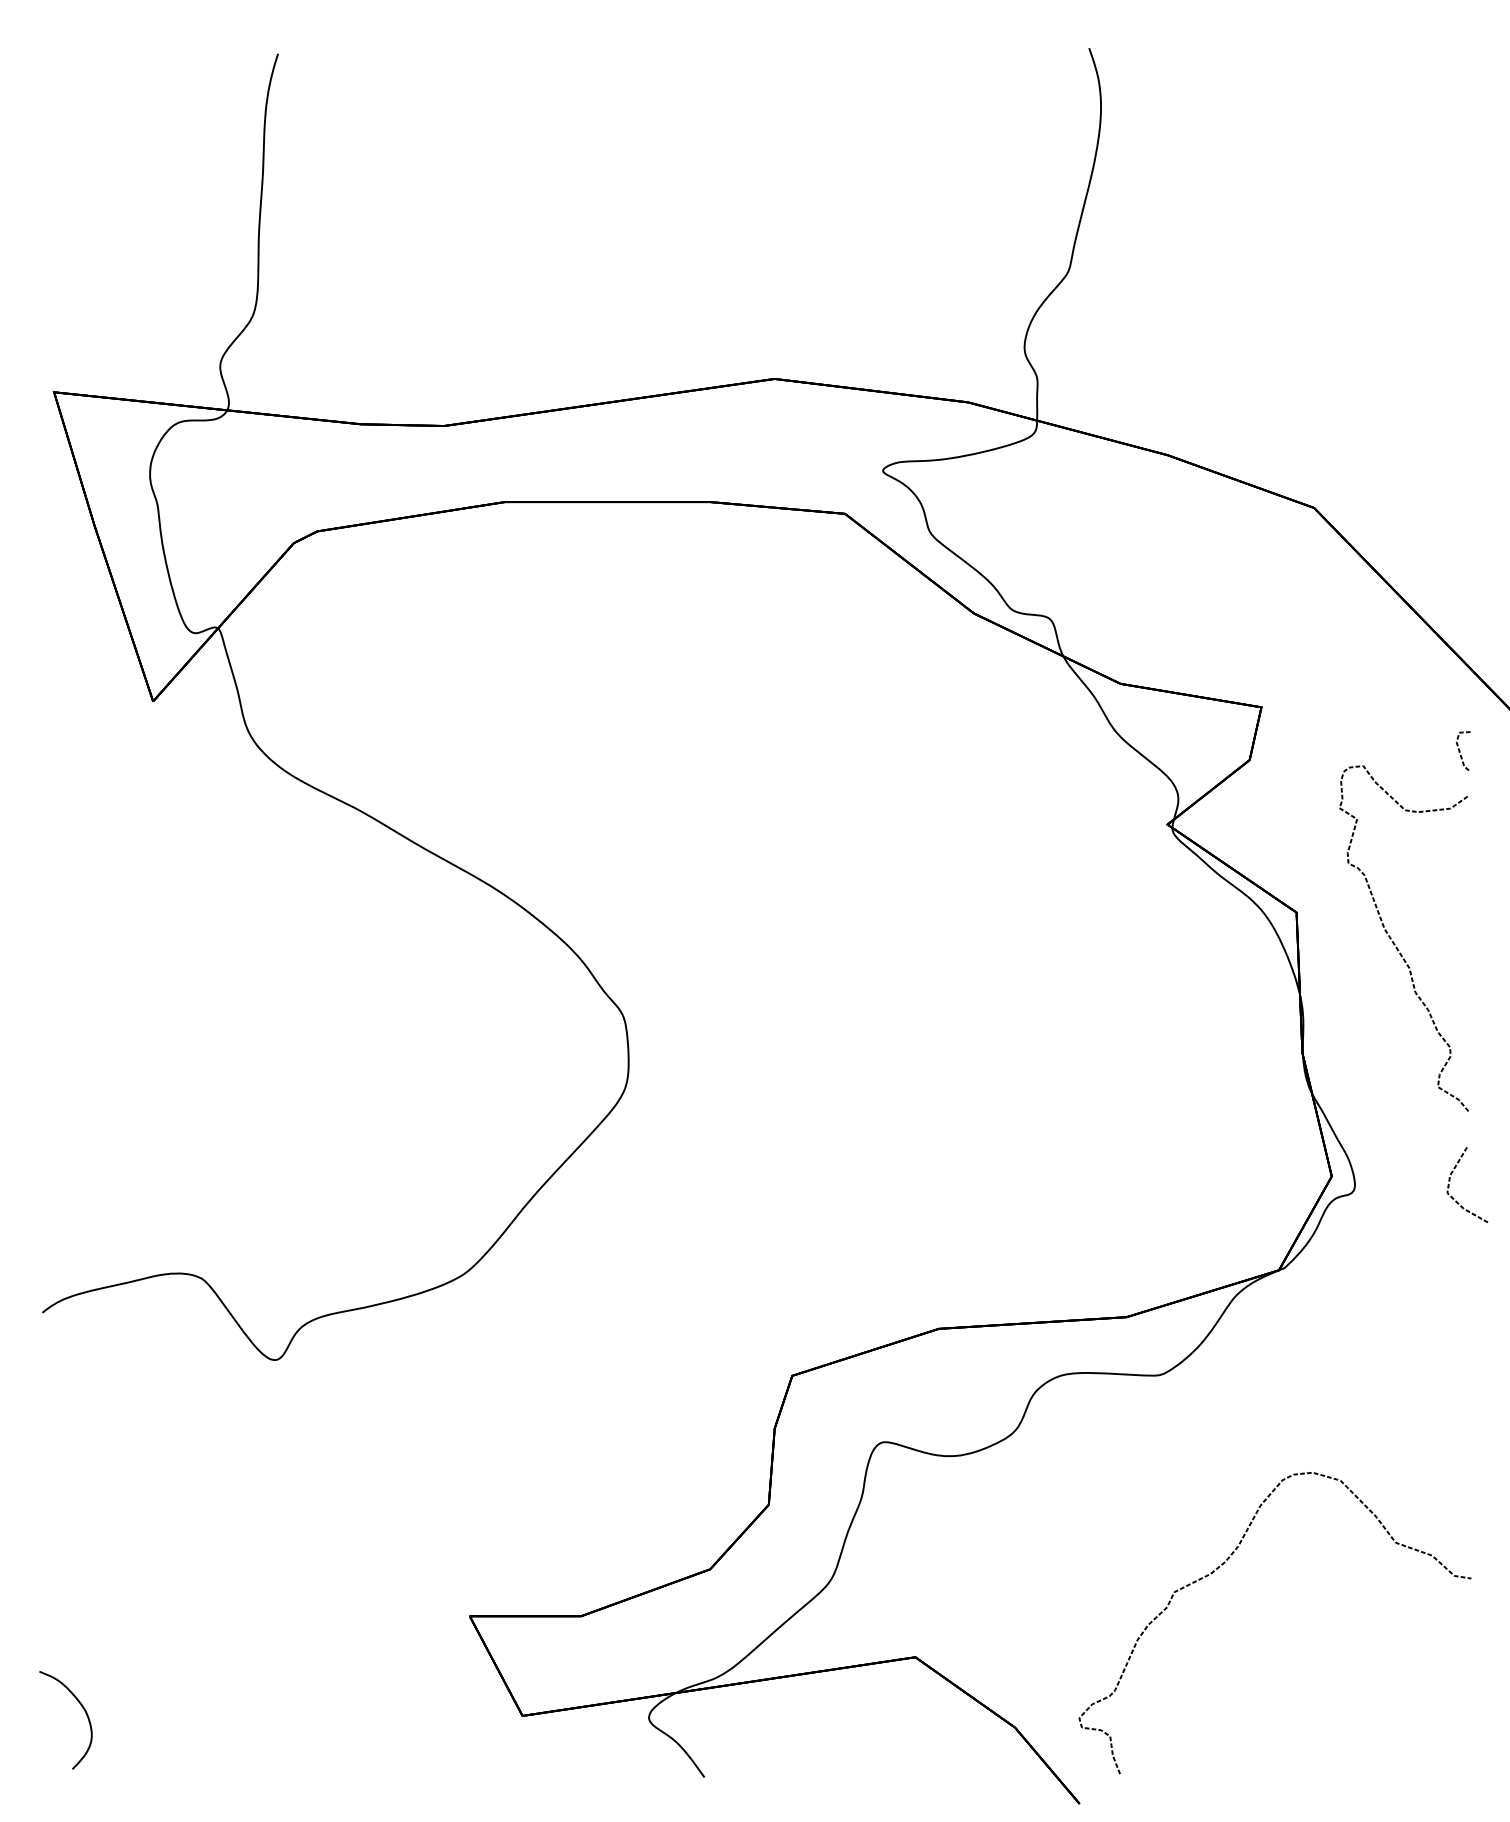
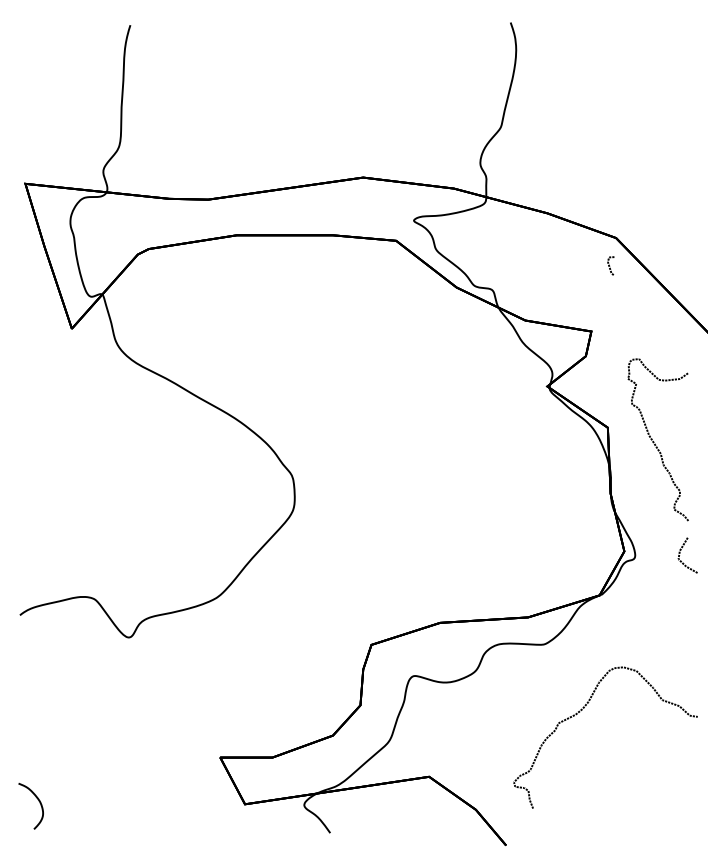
line: (1460, 749) -> (609, 265), moved
curve: (1225, 1564) -> (582, 710), moved

